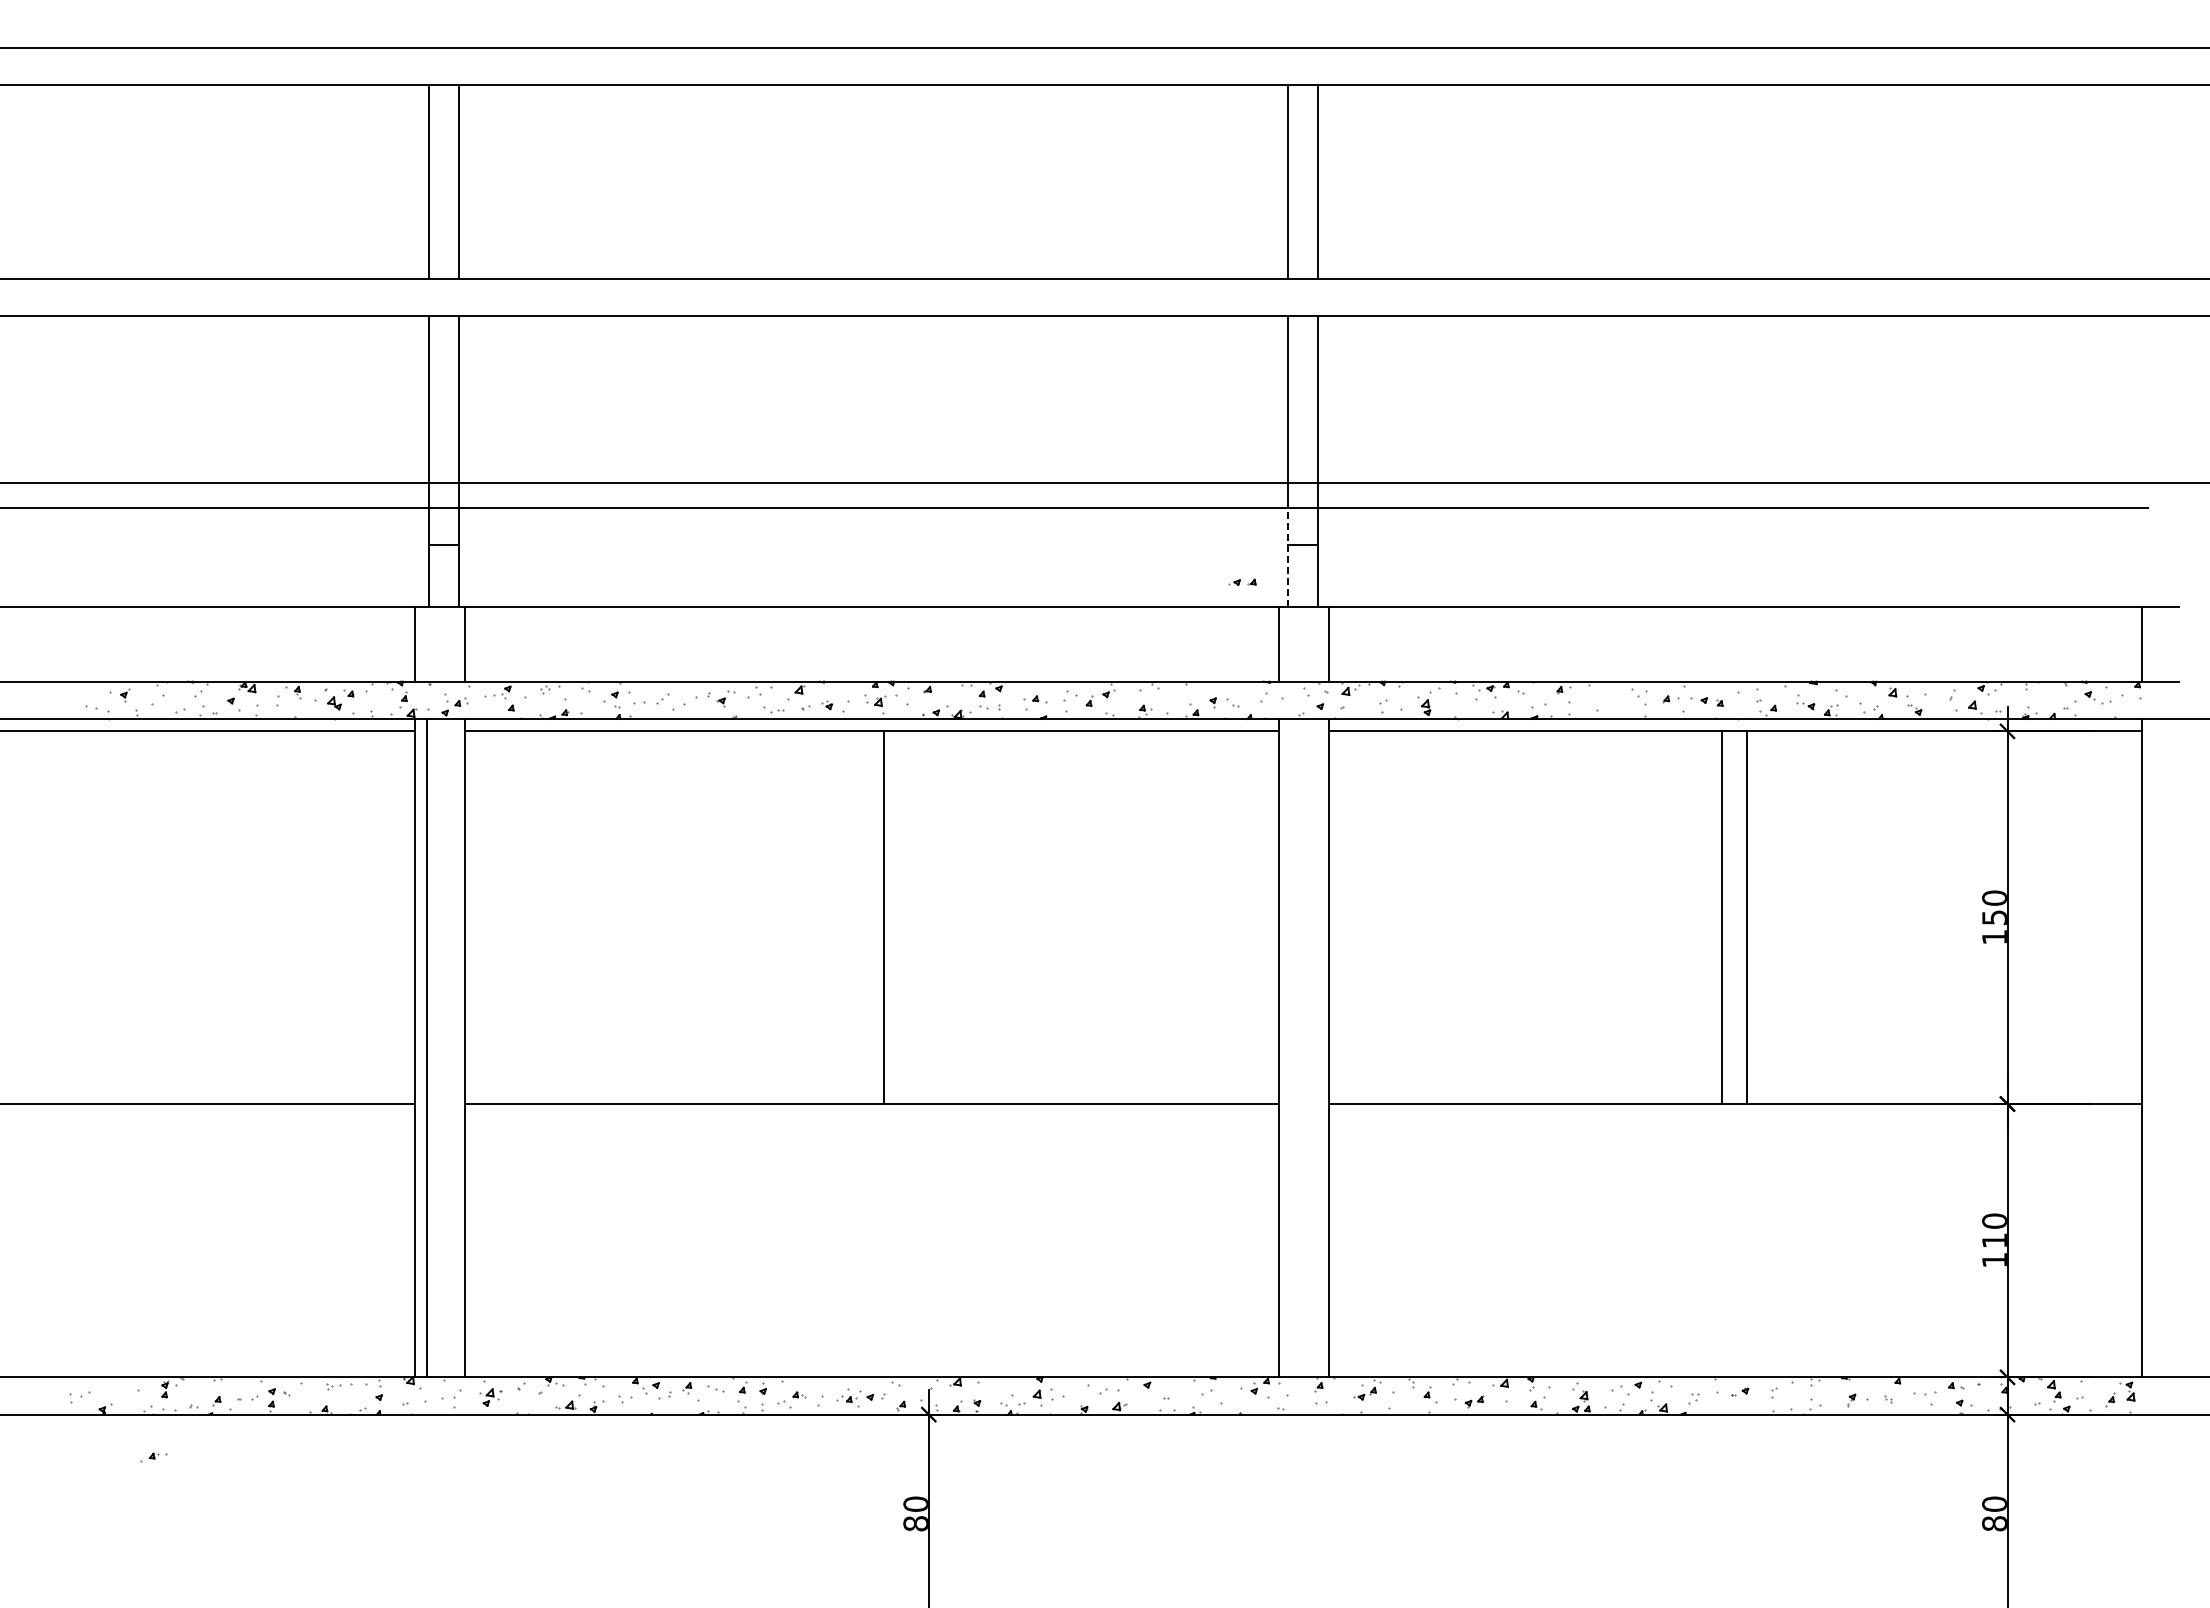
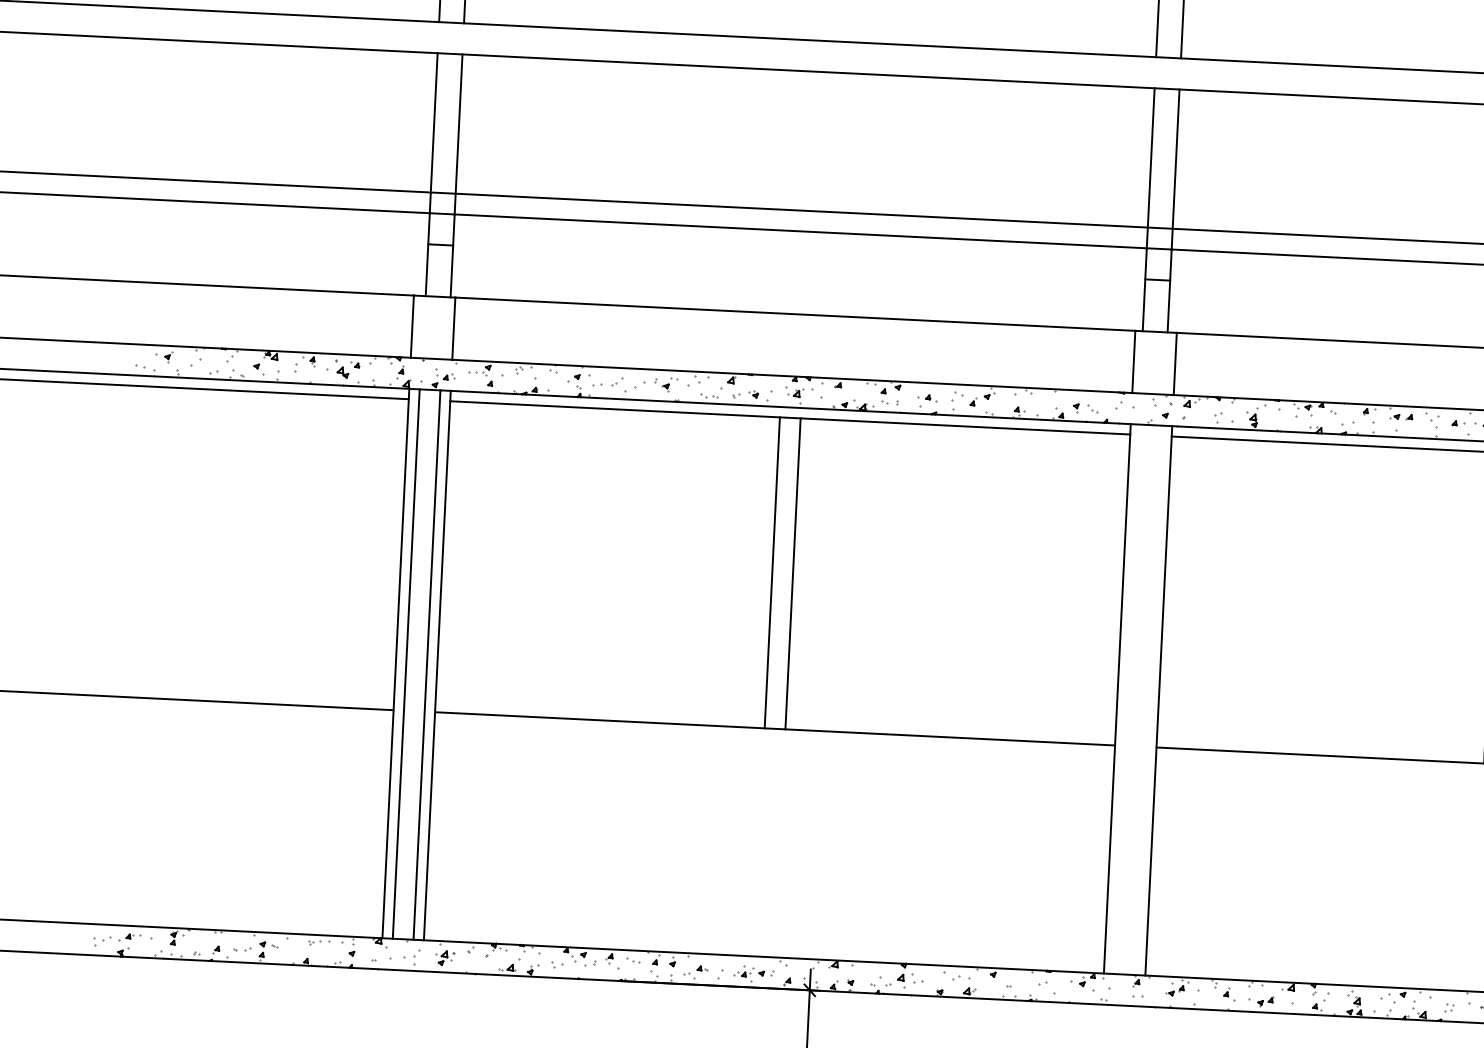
line: (1288, 557) -> (1144, 289), dashed -> solid
part: (1242, 581) -> (1401, 416), moved
line: (859, 917) -> (772, 572), added
line: (452, 1047) -> (427, 664), added
part: (153, 1457) -> (129, 937), moved

